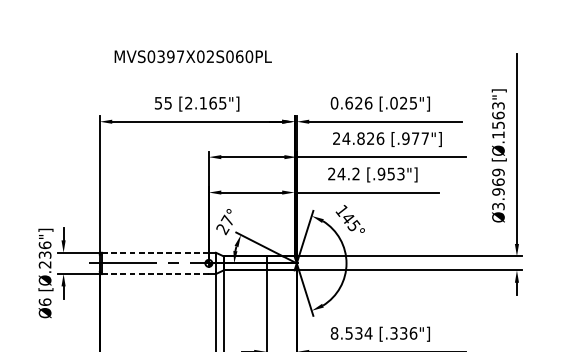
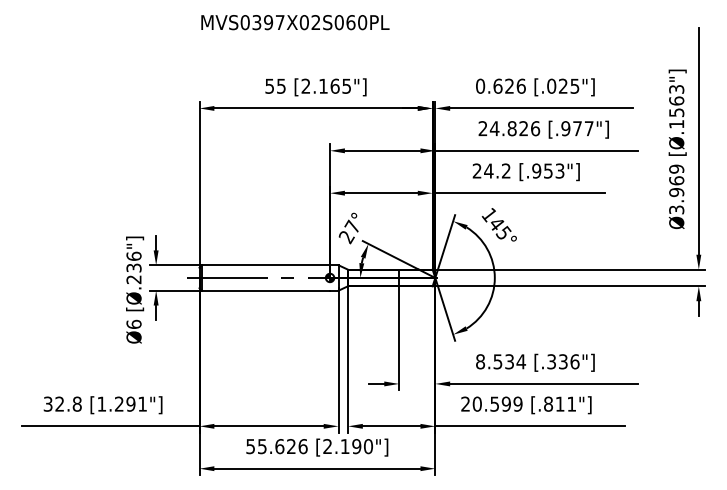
text: (193, 56) -> (295, 22), moved
line: (154, 252) -> (265, 265), dashed -> solid
line: (155, 273) -> (266, 290), dashed -> solid

